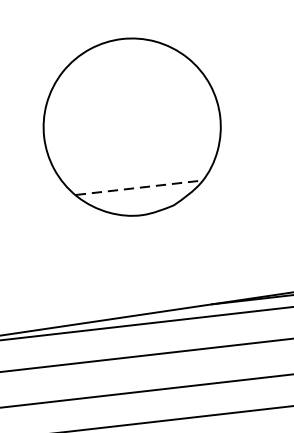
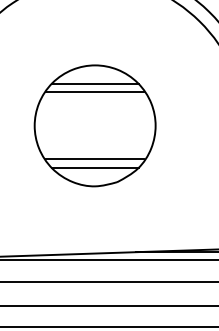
line: (124, 66) -> (94, 84), added
line: (125, 78) -> (94, 92), added
line: (136, 176) -> (94, 159), added
line: (139, 187) -> (95, 167), dashed -> solid

